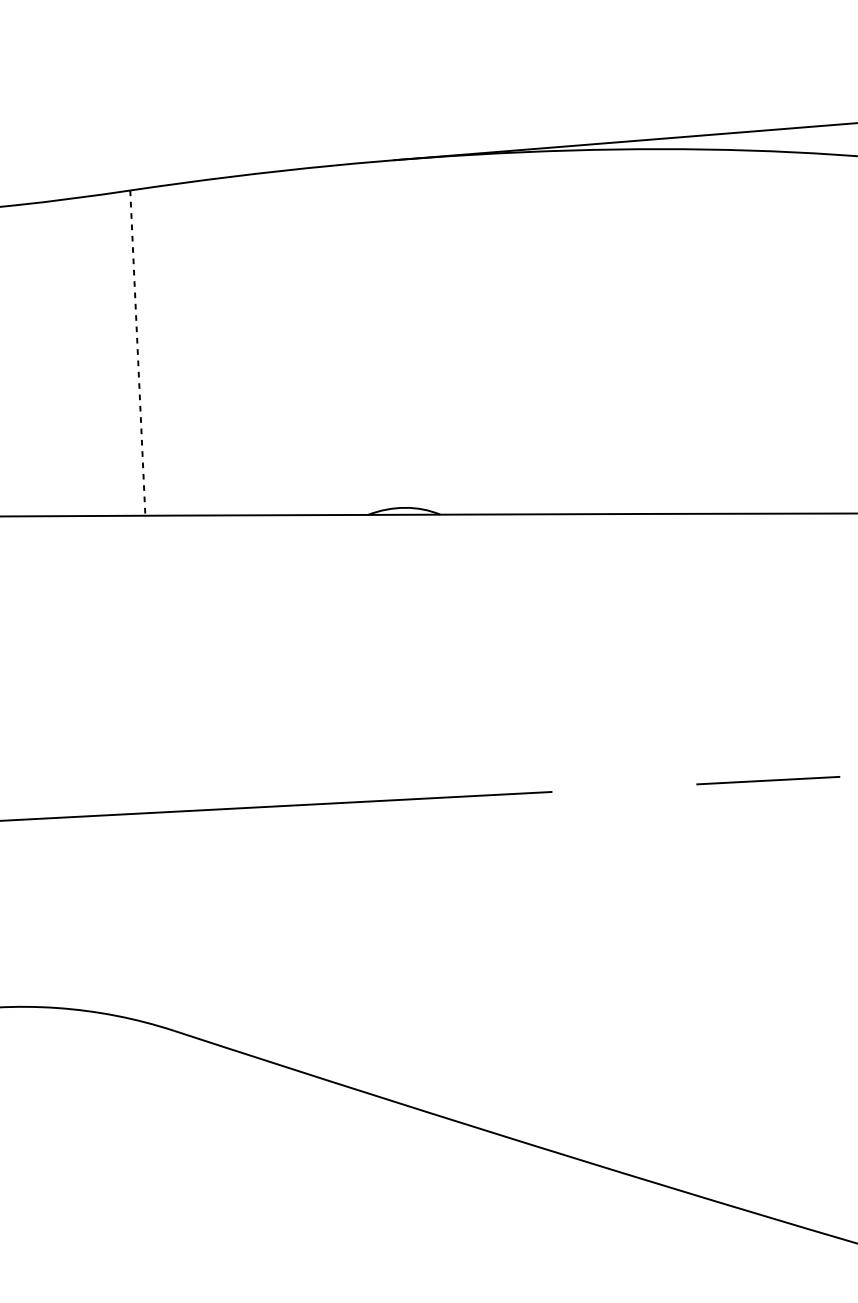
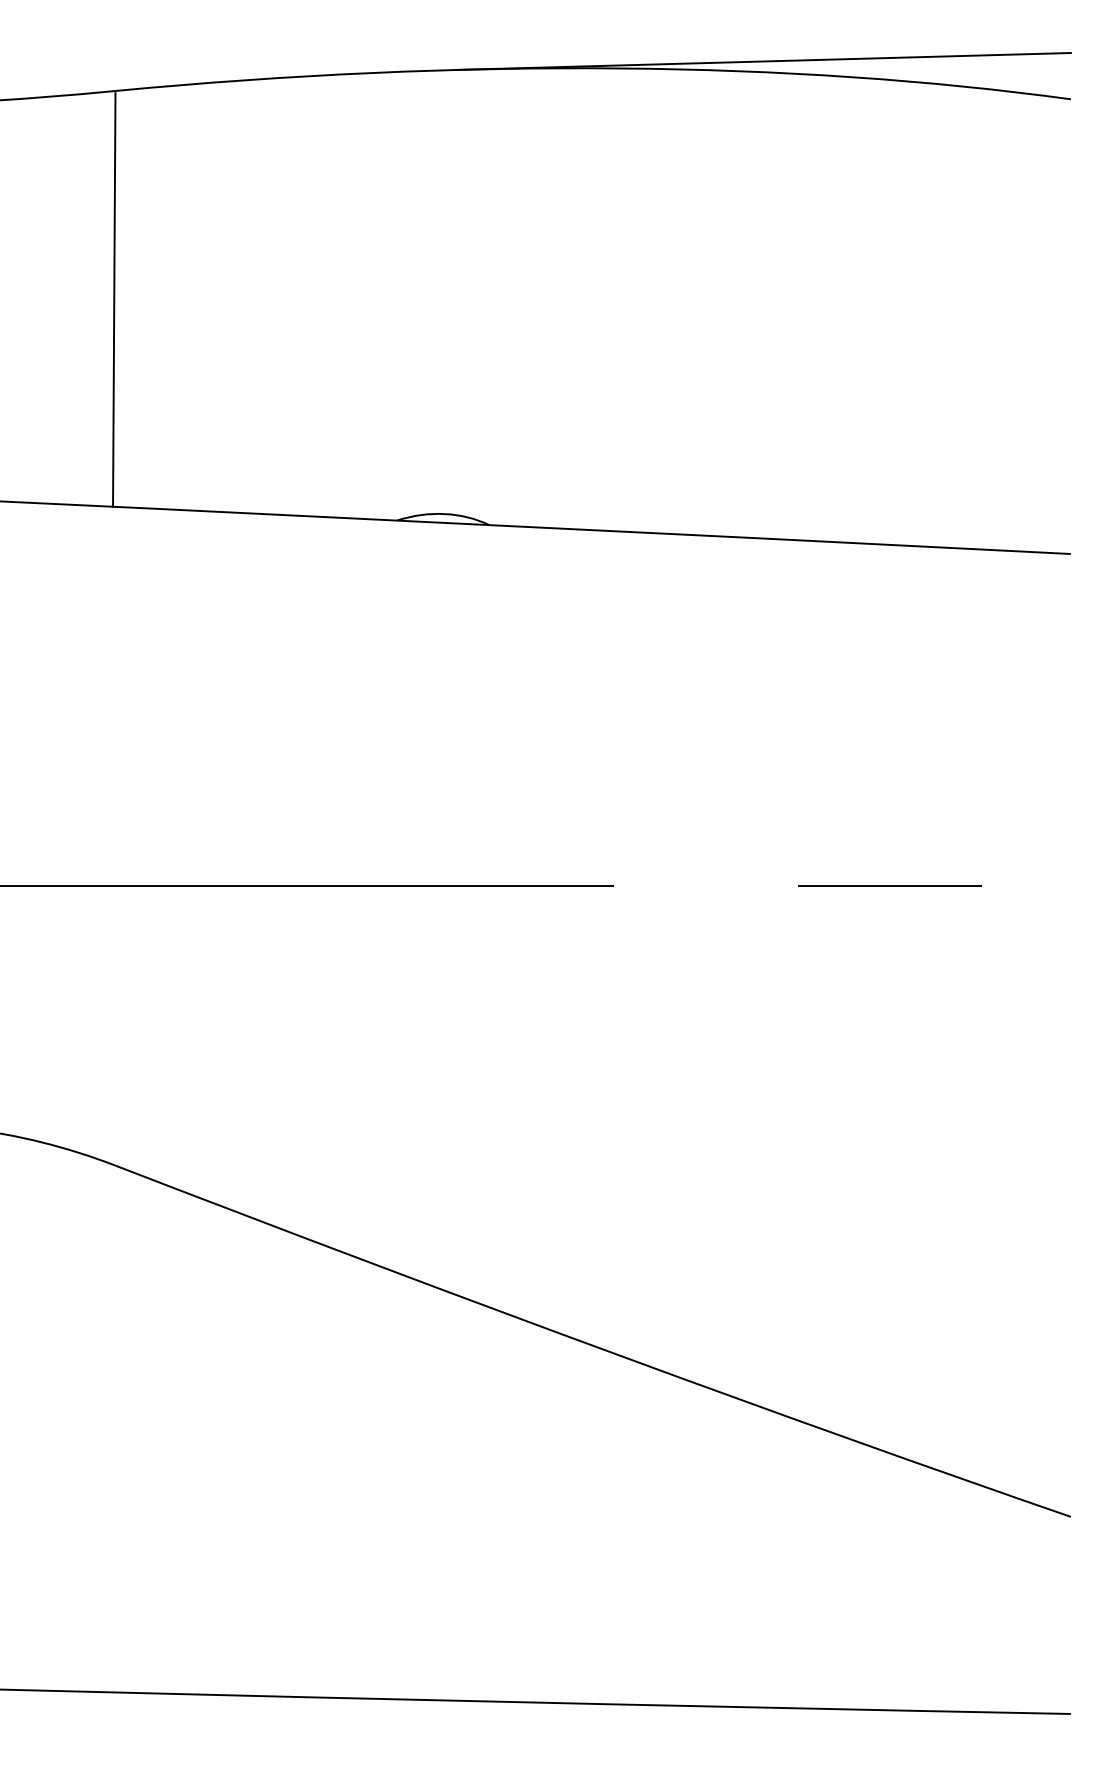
line: (137, 352) -> (114, 298), dashed -> solid

